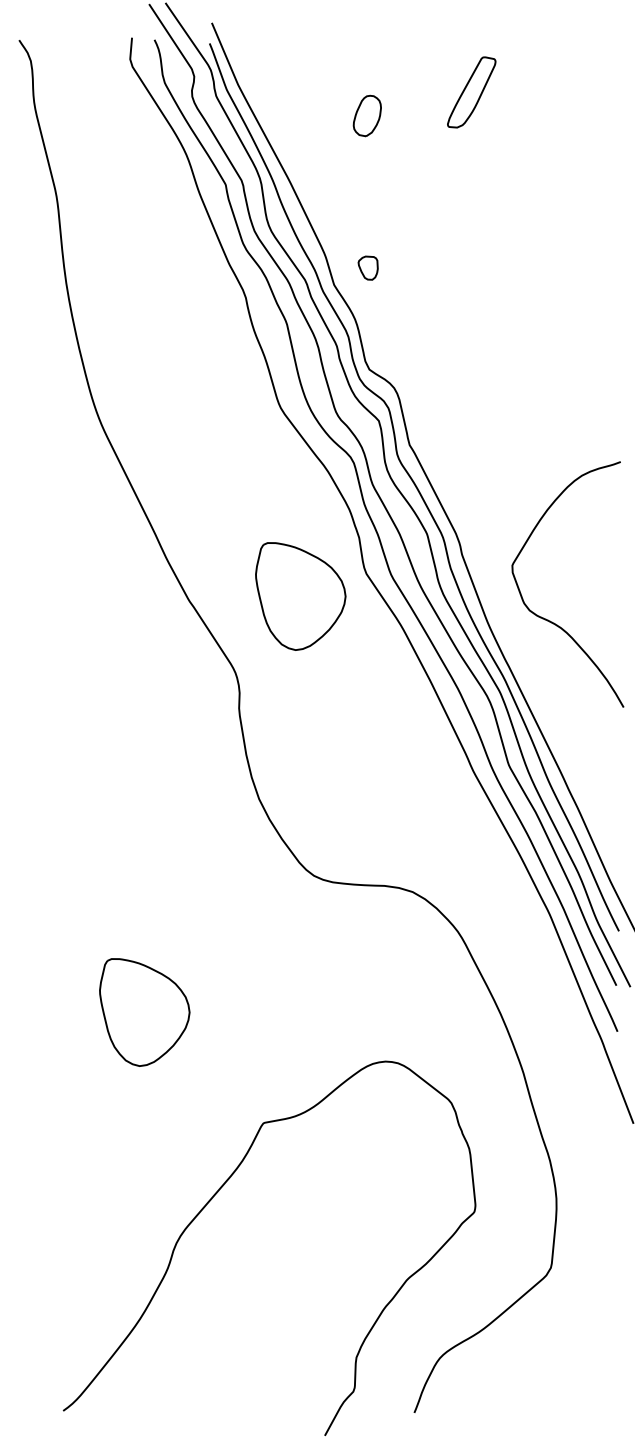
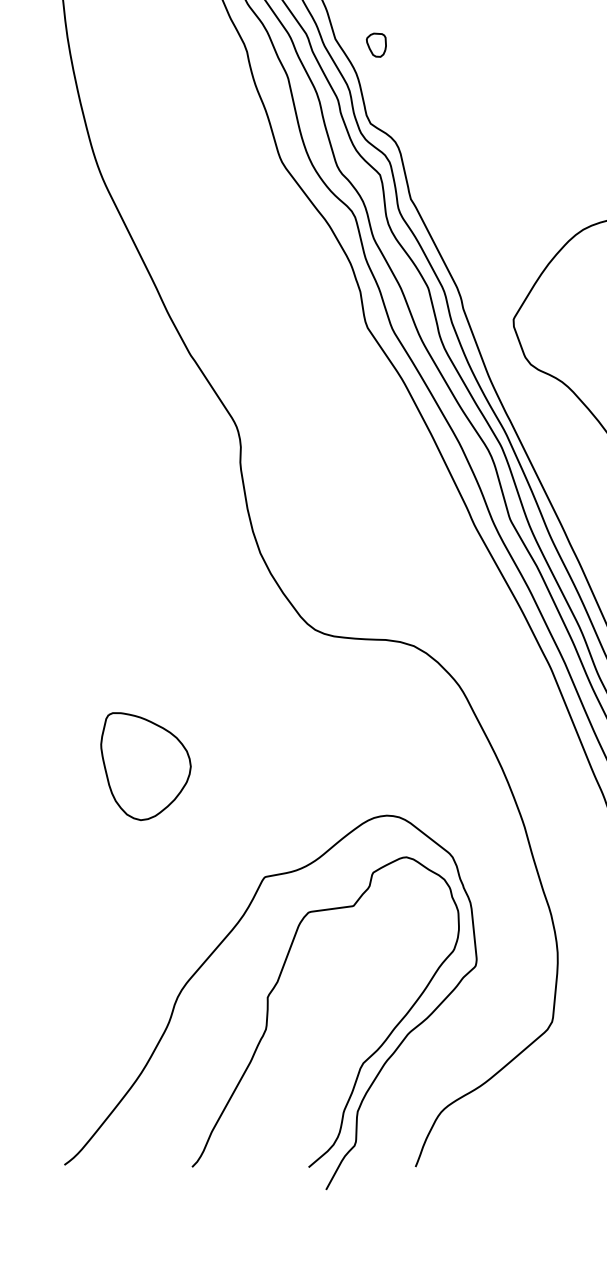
part: (367, 267) -> (375, 44), moved
part: (300, 596) -> (301, 350), removed
curve: (275, 1231) -> (276, 985), added

